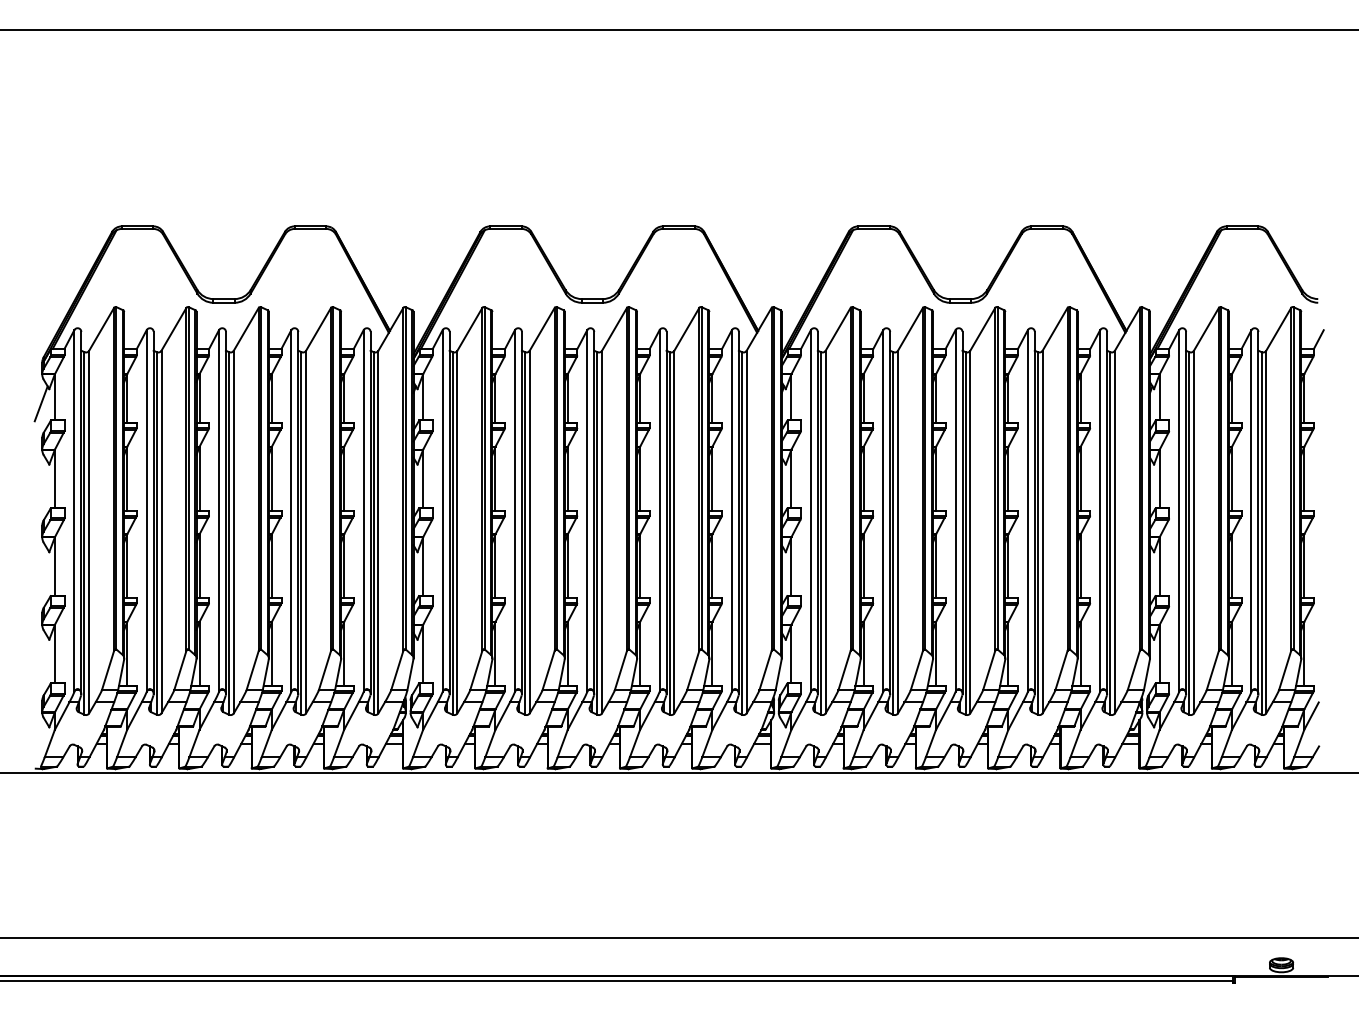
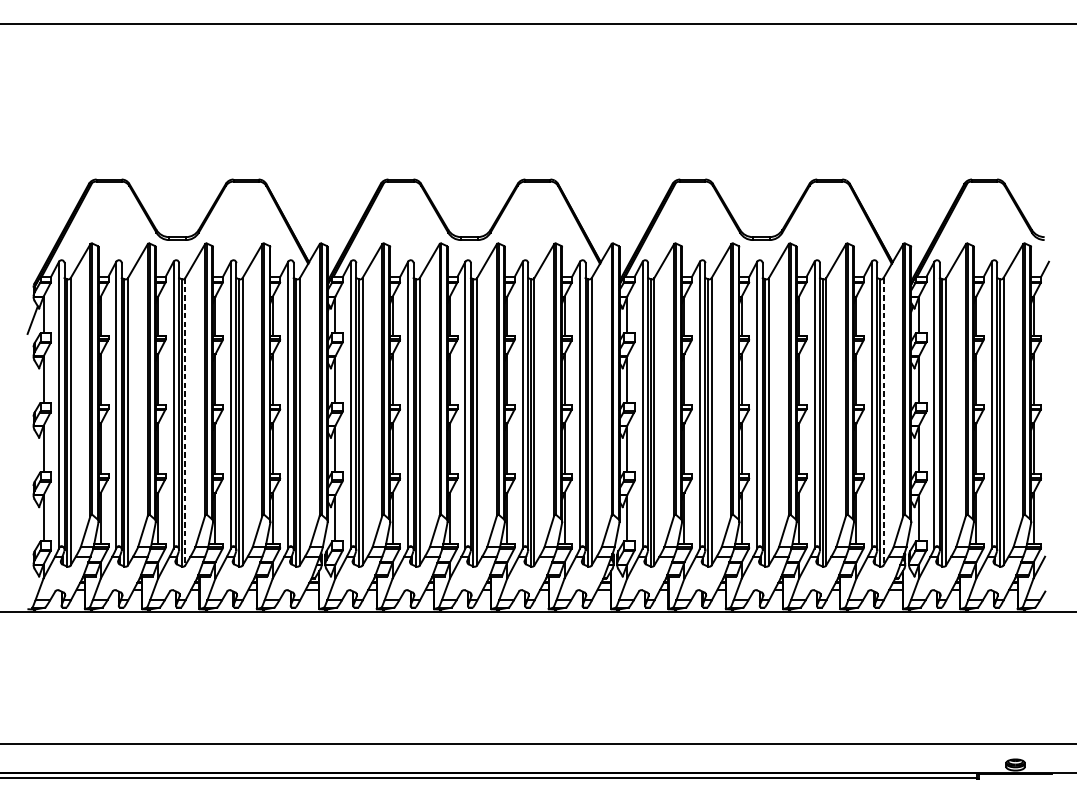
line: (233, 532) -> (185, 422), solid -> dashed
line: (1115, 532) -> (883, 422), solid -> dashed

